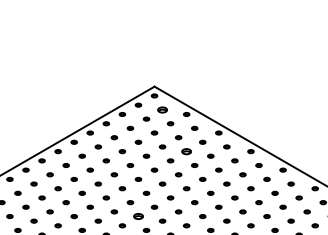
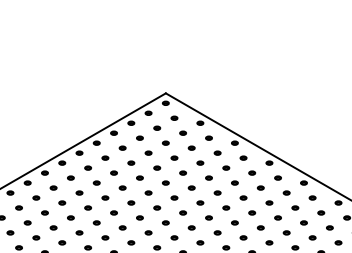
part: (162, 109) -> (174, 117), size x0.62
part: (186, 151) -> (200, 162), size x0.62
part: (138, 216) -> (148, 232), size x0.62

